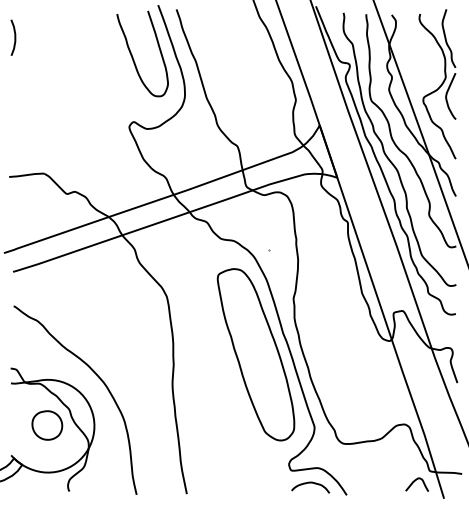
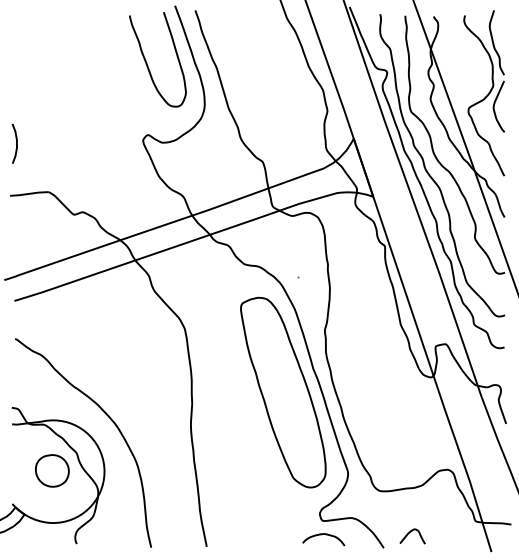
curve: (14, 37) -> (16, 143), moved
curve: (416, 481) -> (411, 532), moved
curve: (308, 483) -> (321, 535), moved

